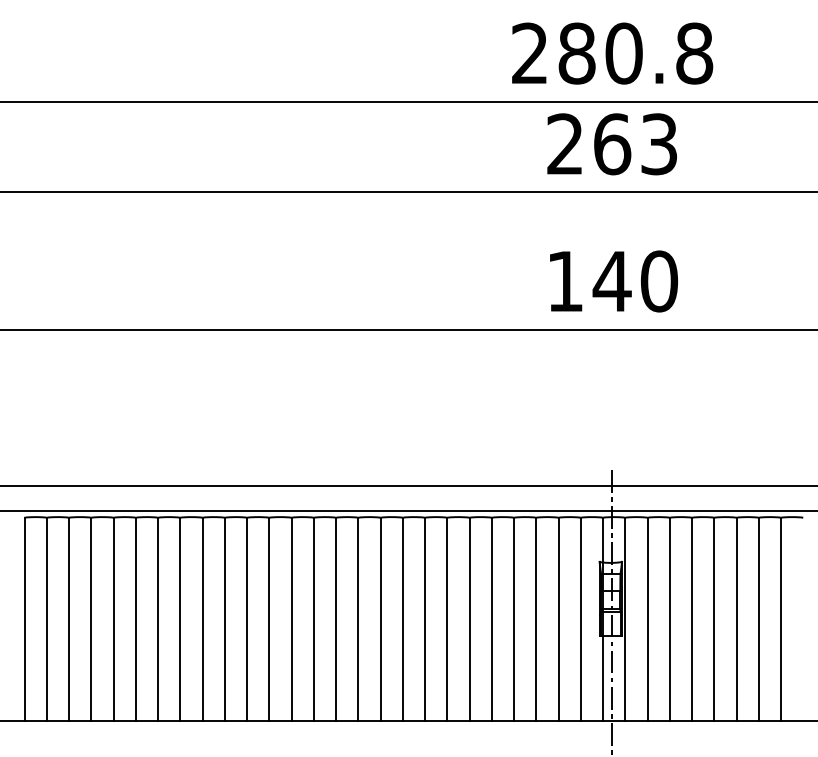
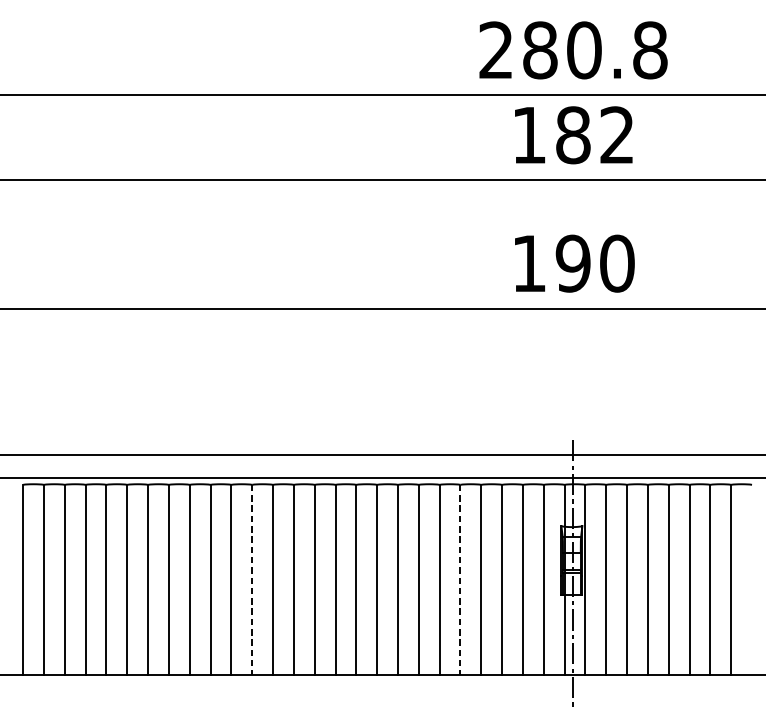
text: (611, 144) -> (572, 135), 263 -> 182
text: (611, 281) -> (572, 263), 140 -> 190
line: (269, 619) -> (252, 580), solid -> dashed
line: (491, 619) -> (460, 580), solid -> dashed

